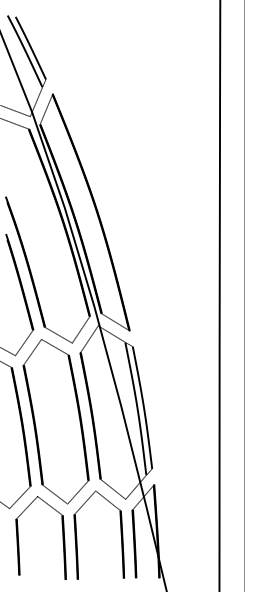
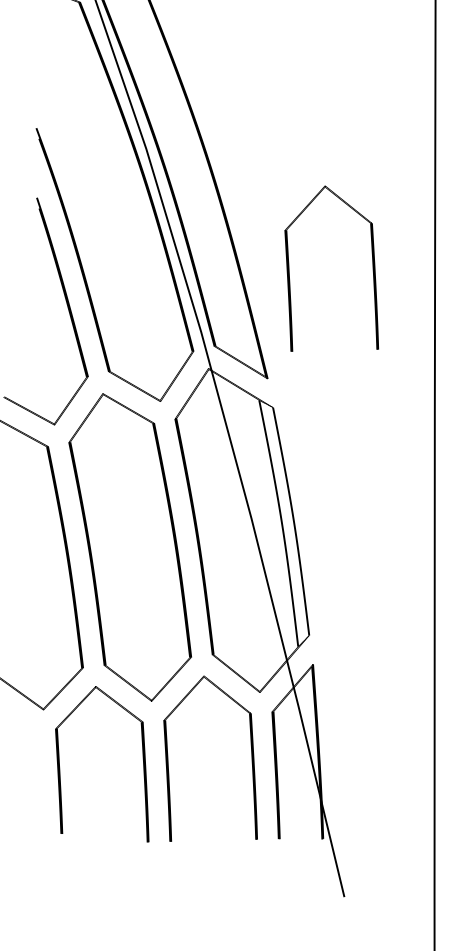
part: (185, 271) -> (371, 267), added

